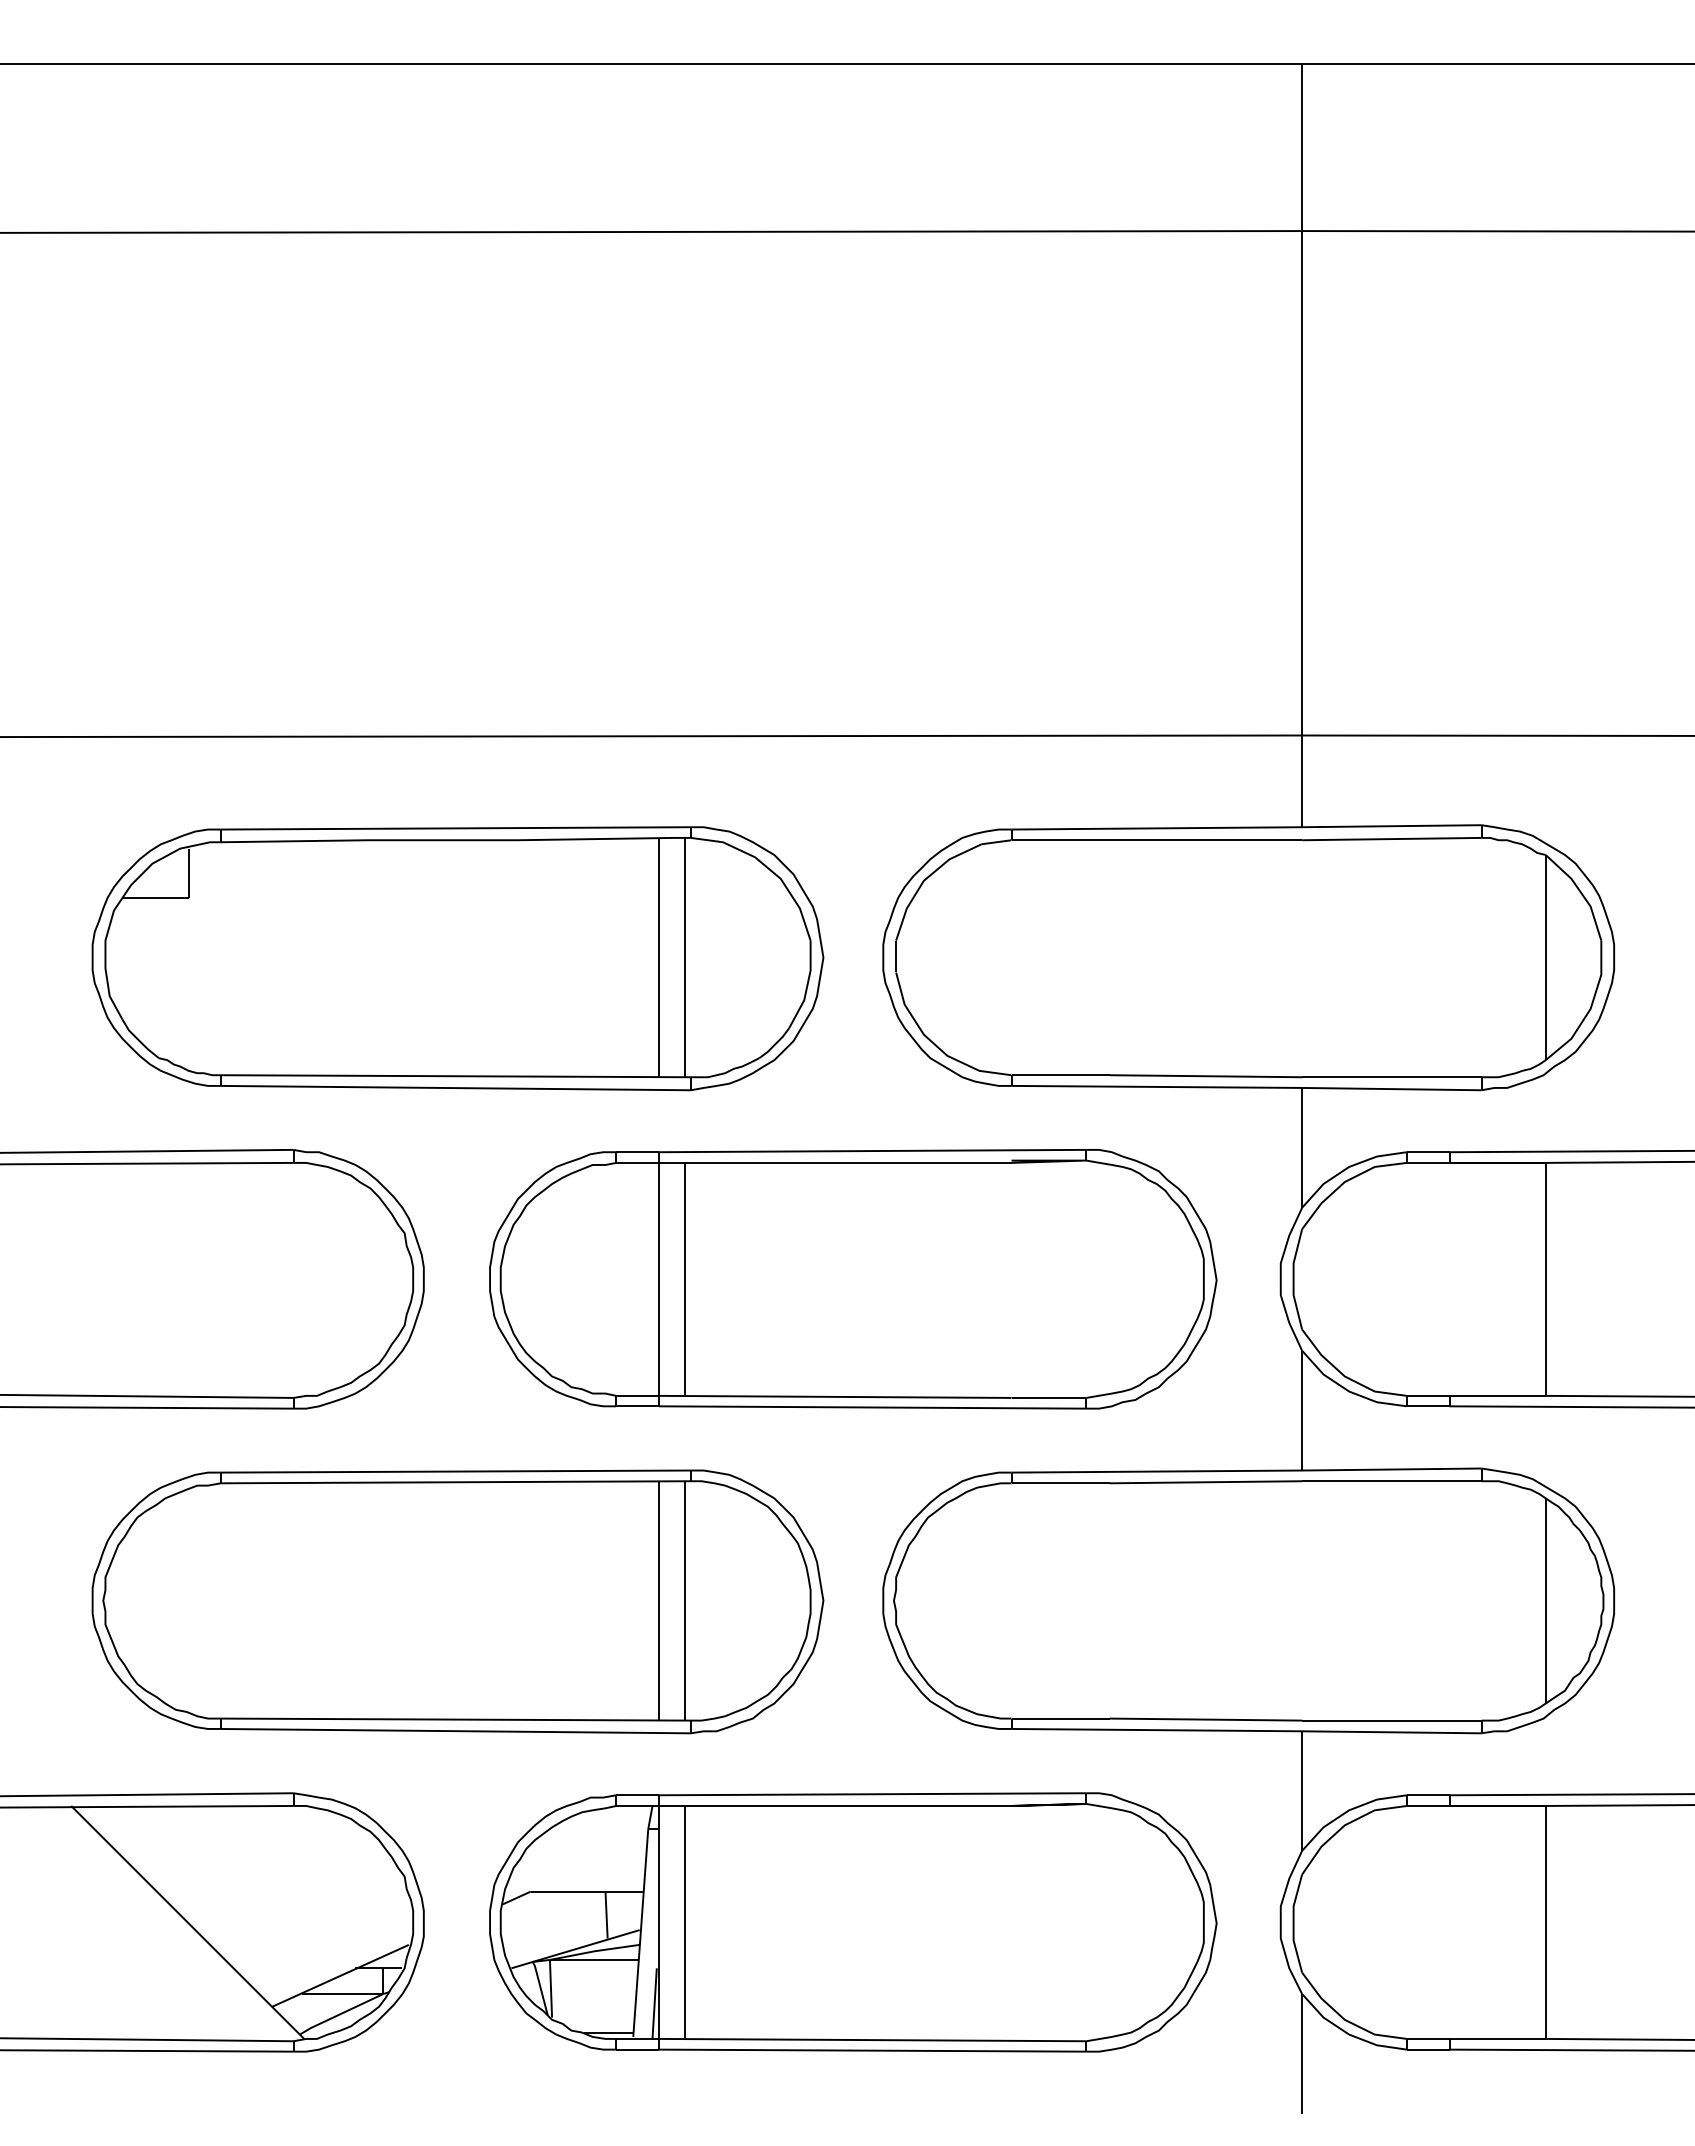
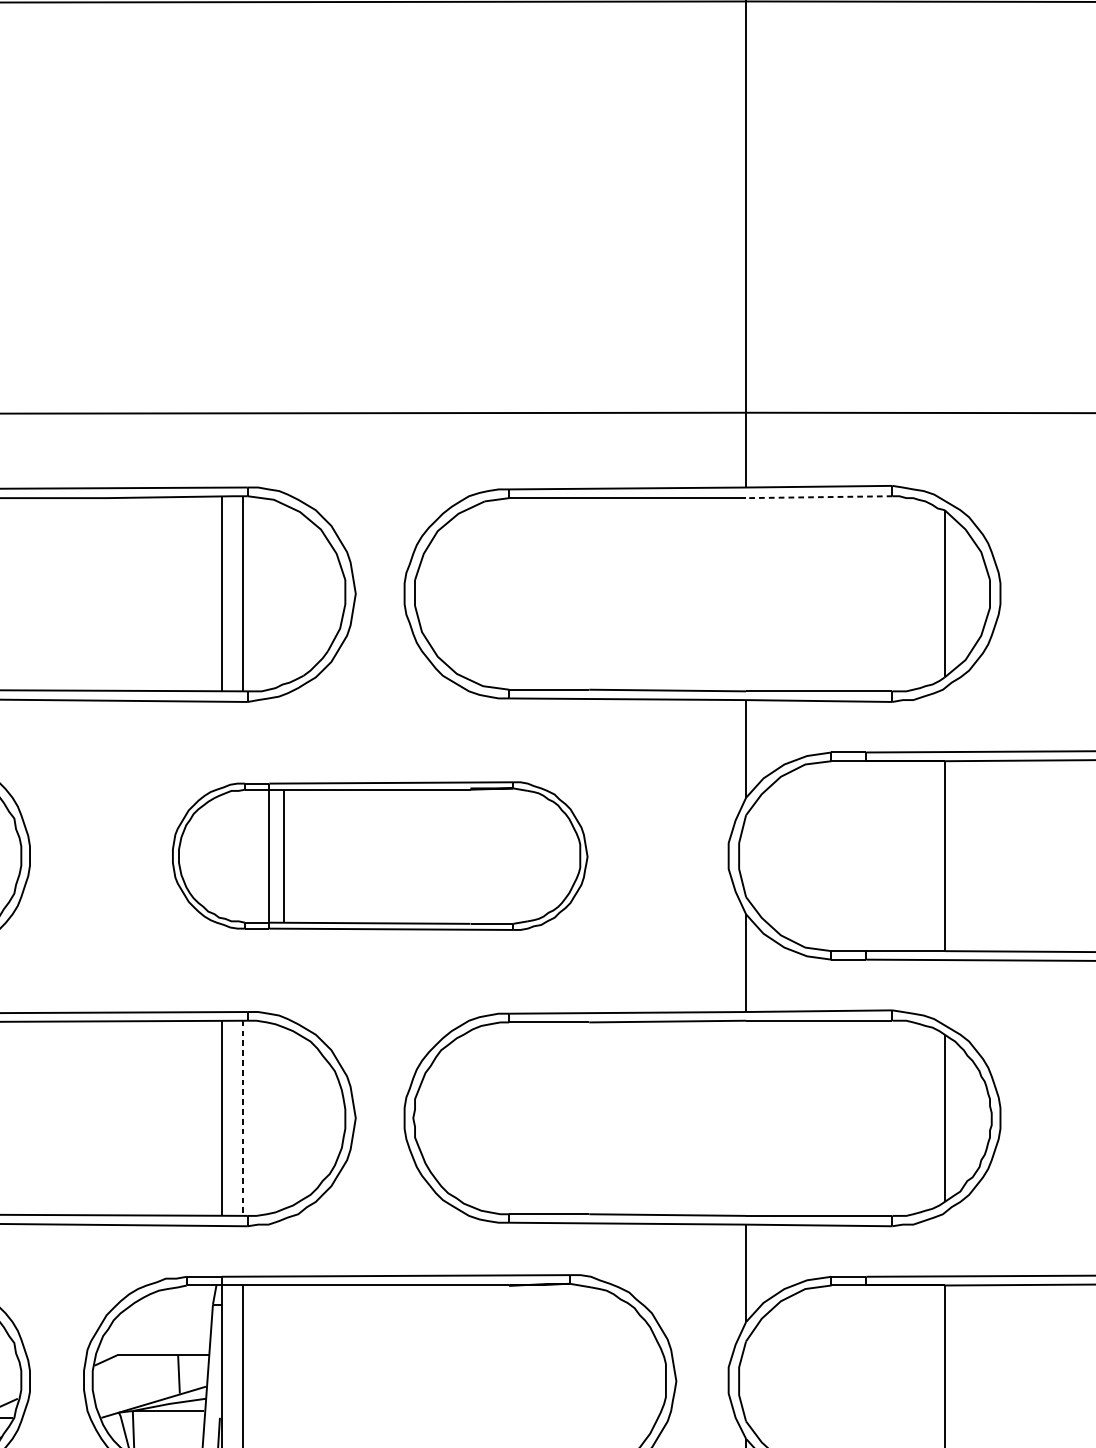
line: (1391, 839) -> (818, 497), solid -> dashed
part: (853, 1279) -> (380, 856), size x0.7
line: (684, 1600) -> (242, 1117), solid -> dashed

